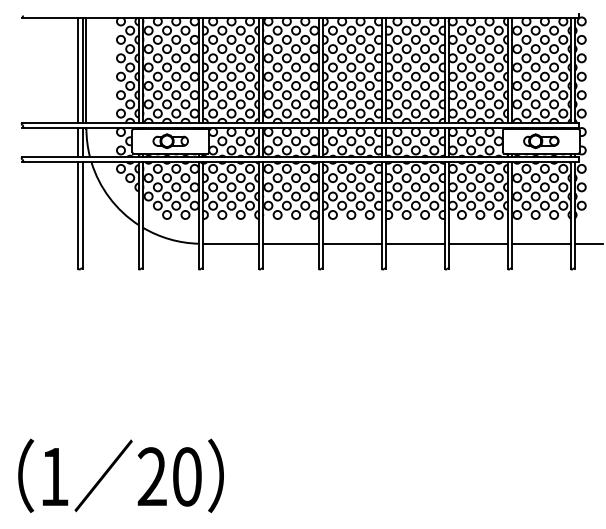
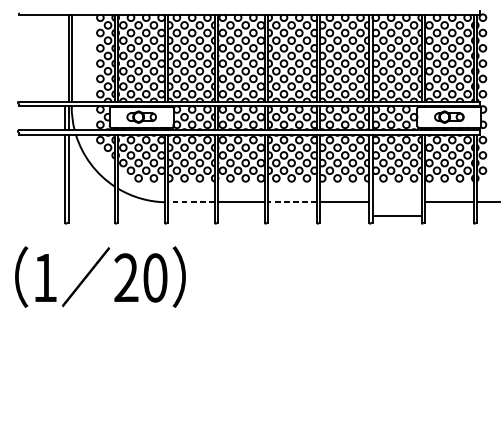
line: (78, 69) -> (65, 57), removed
line: (230, 243) -> (191, 202), solid -> dashed
line: (352, 243) -> (292, 202), solid -> dashed
line: (478, 243) -> (397, 216), moved
text: (120, 475) -> (99, 276), moved

